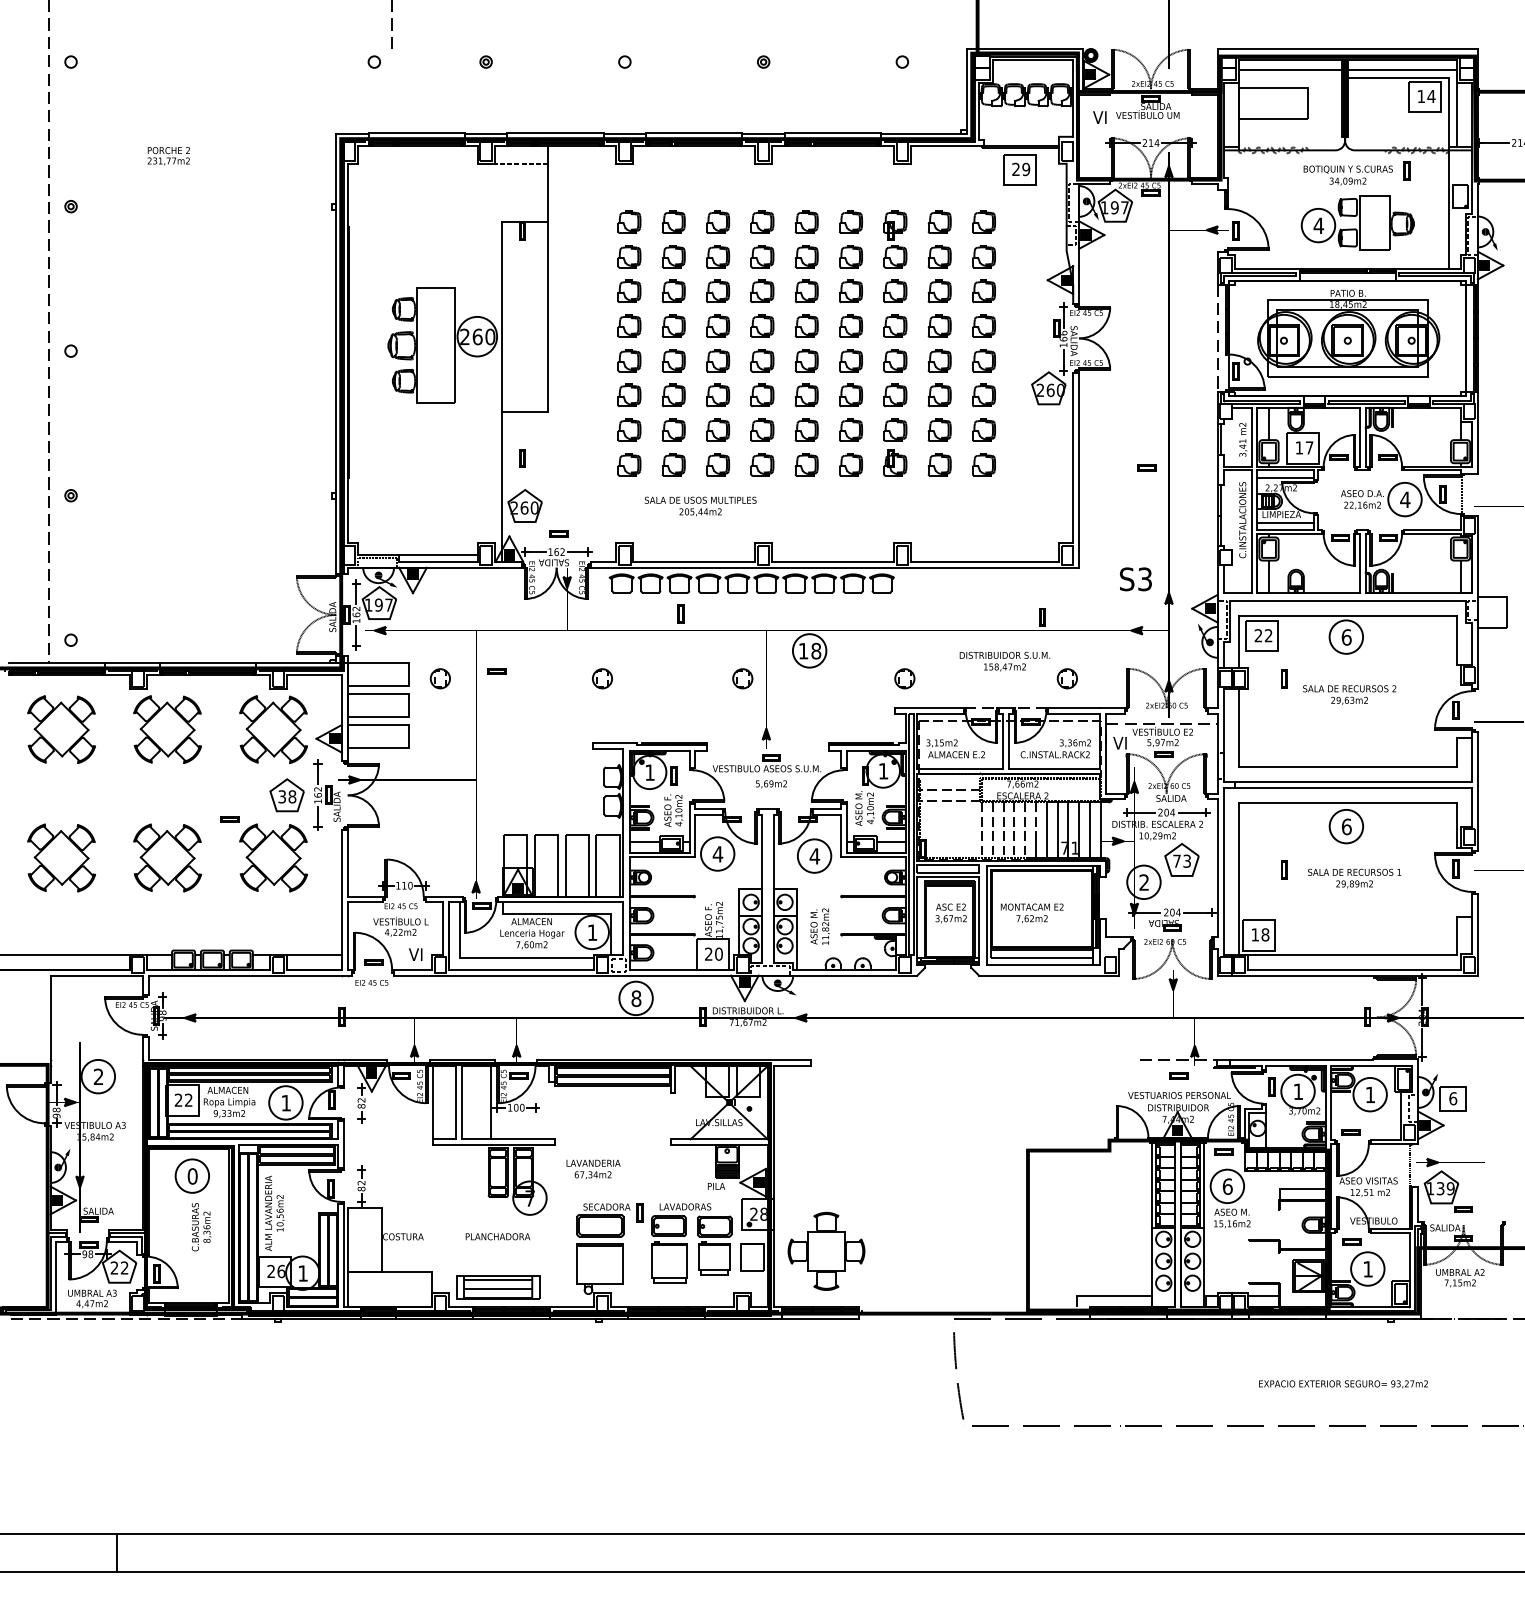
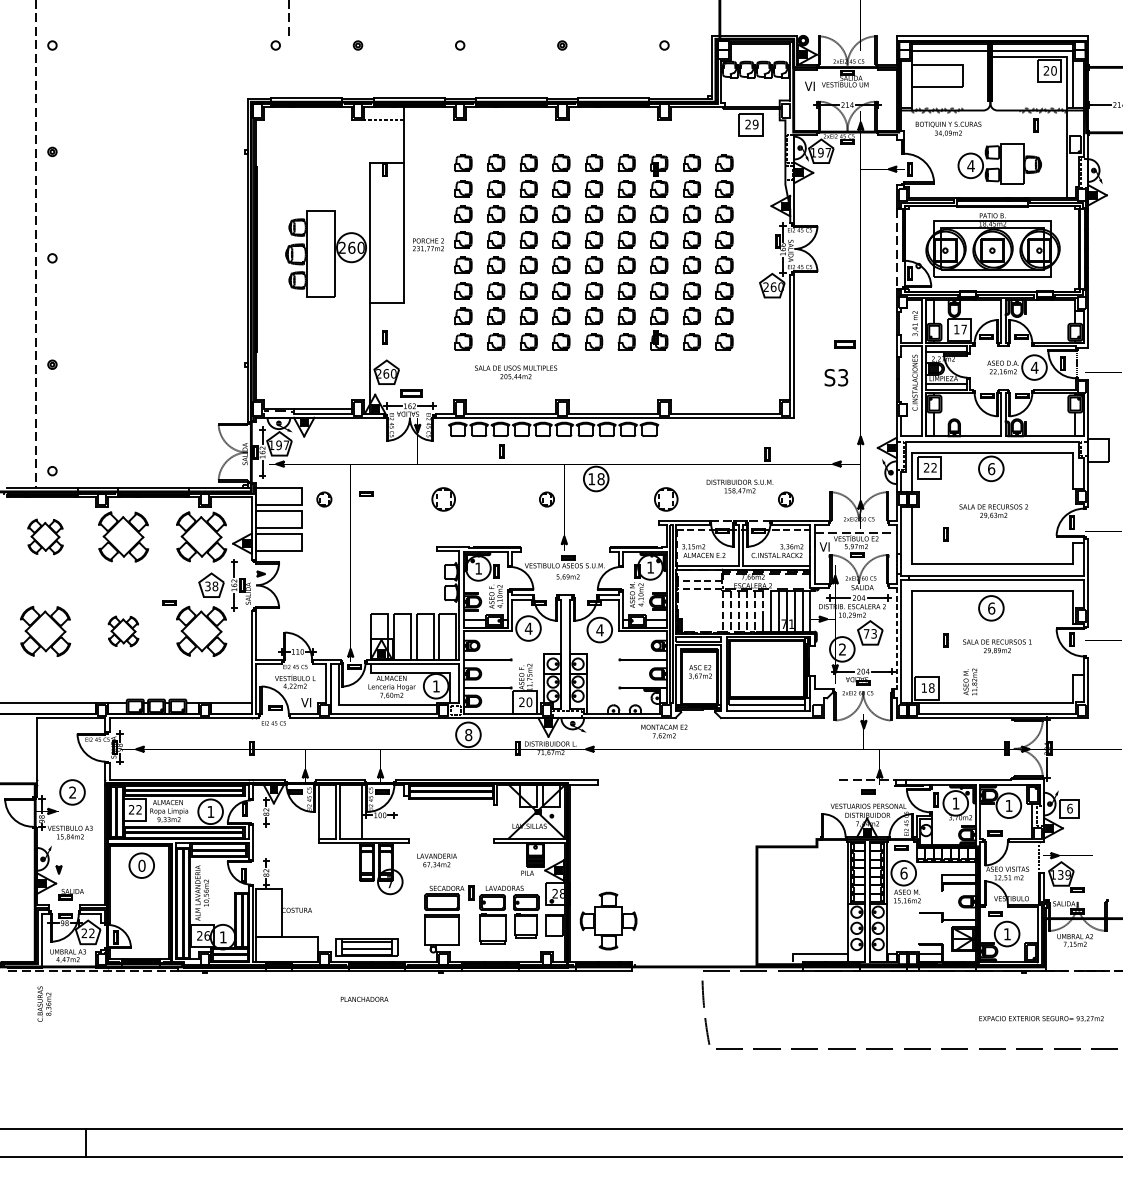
text: (1426, 96) -> (1050, 70), 14 -> 20
text: (168, 156) -> (428, 245), moved
text: (1347, 175) -> (948, 129), moved
part: (1146, 467) -> (844, 343), size x1.6
part: (558, 533) -> (411, 392), size x1.6
text: (1135, 579) -> (836, 377), moved
part: (602, 678) -> (443, 499), size x1.6
part: (904, 678) -> (666, 499), size x1.6
part: (1284, 678) -> (945, 533), moved
part: (61, 729) -> (45, 536), size x0.7
part: (167, 857) -> (123, 631), size x0.6
line: (1217, 867) -> (896, 638), solid -> dashed
text: (1031, 913) -> (663, 731), moved
text: (819, 926) -> (970, 681), moved
text: (201, 1227) -> (44, 1004), moved
text: (497, 1236) -> (364, 999), moved
text: (1343, 1384) -> (1041, 1019), moved

